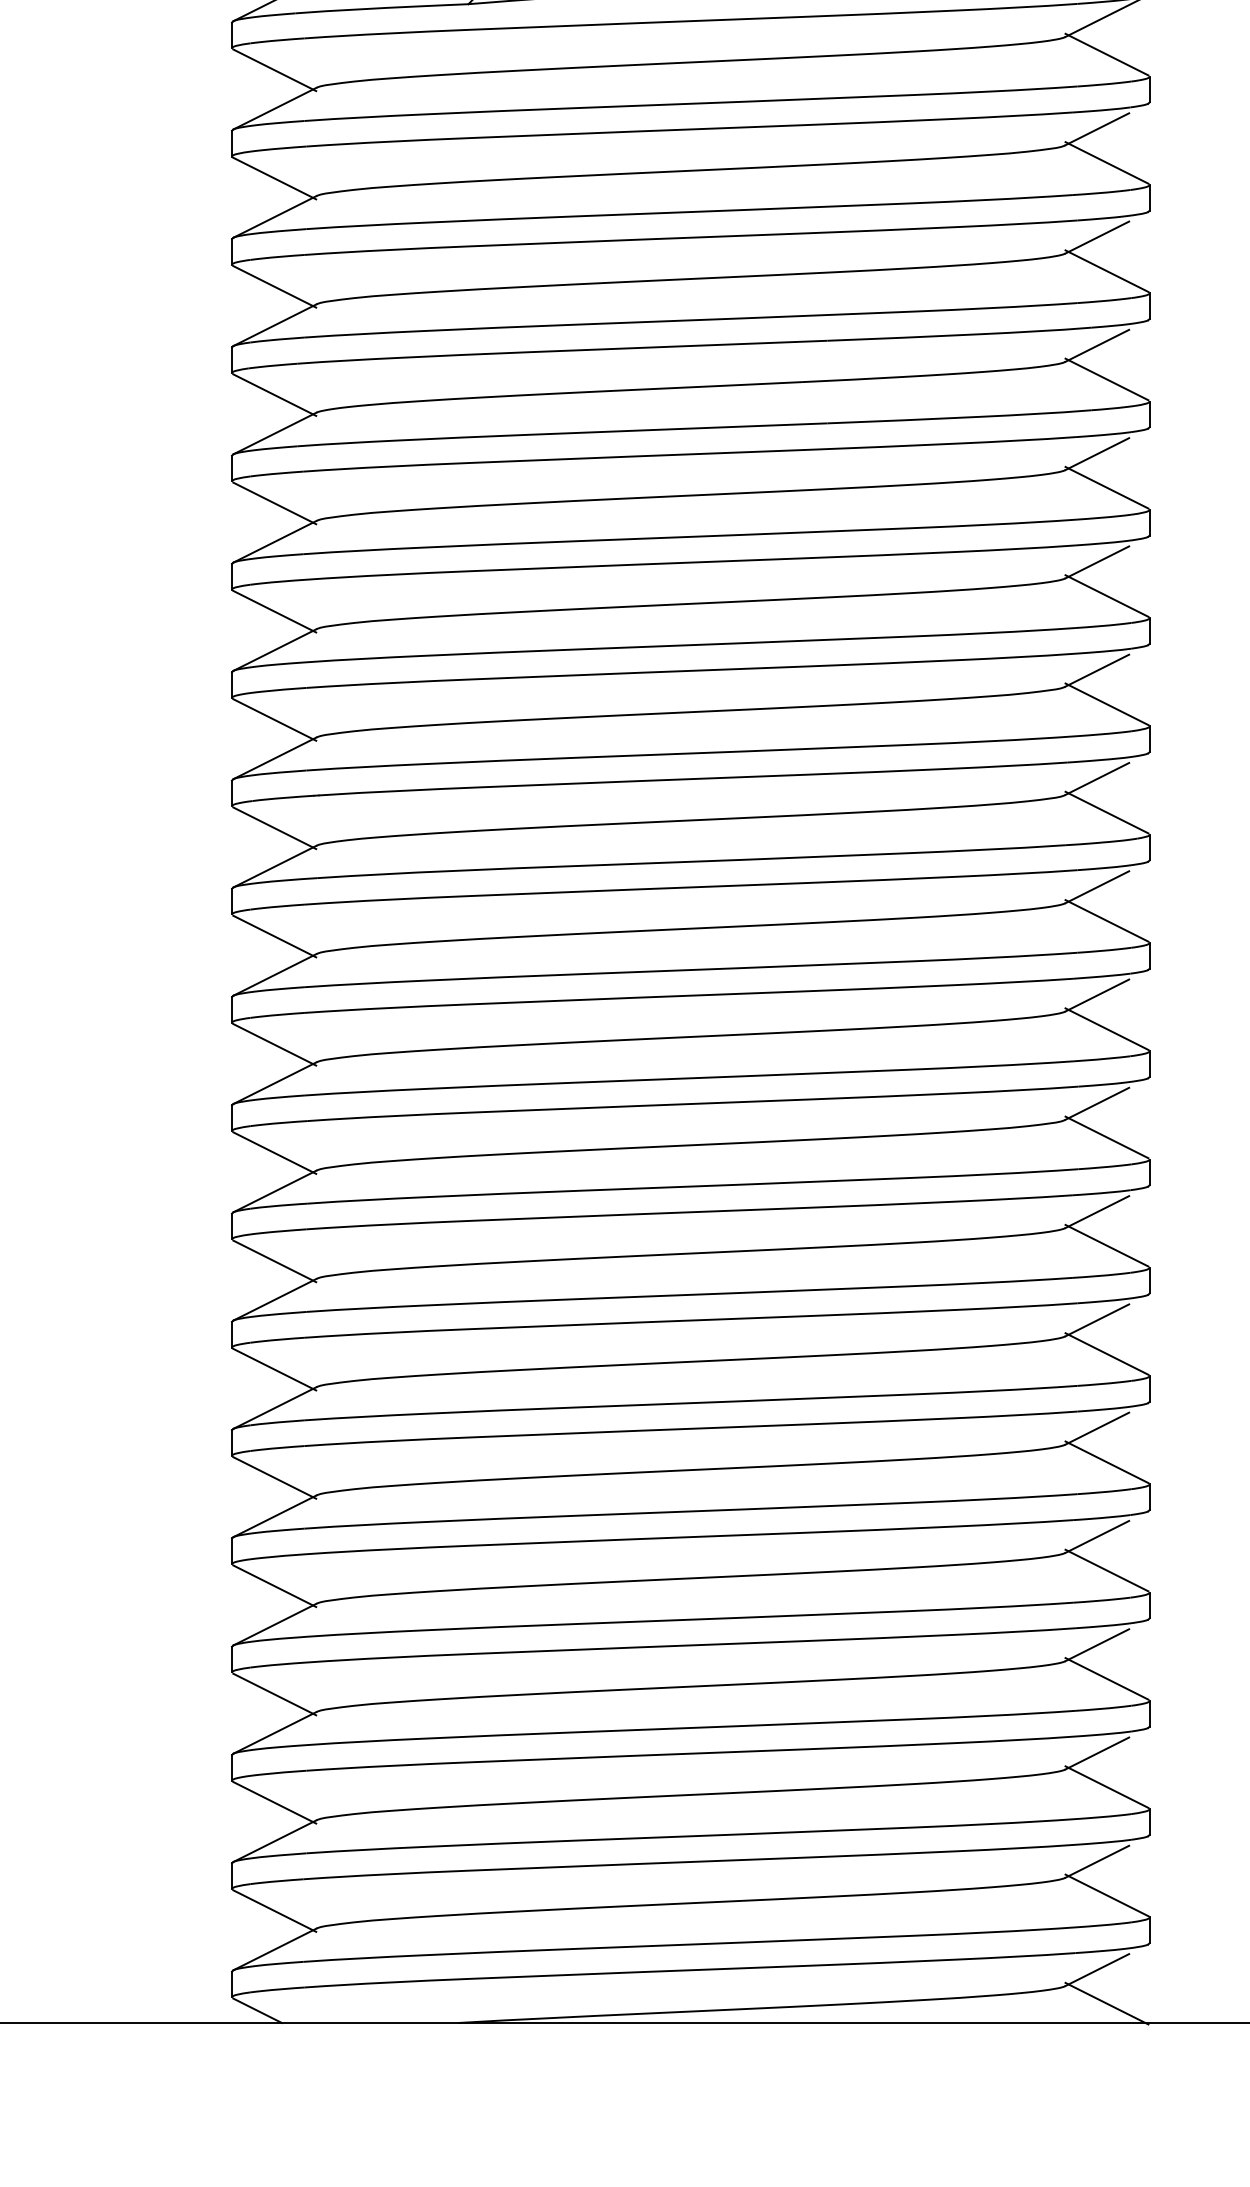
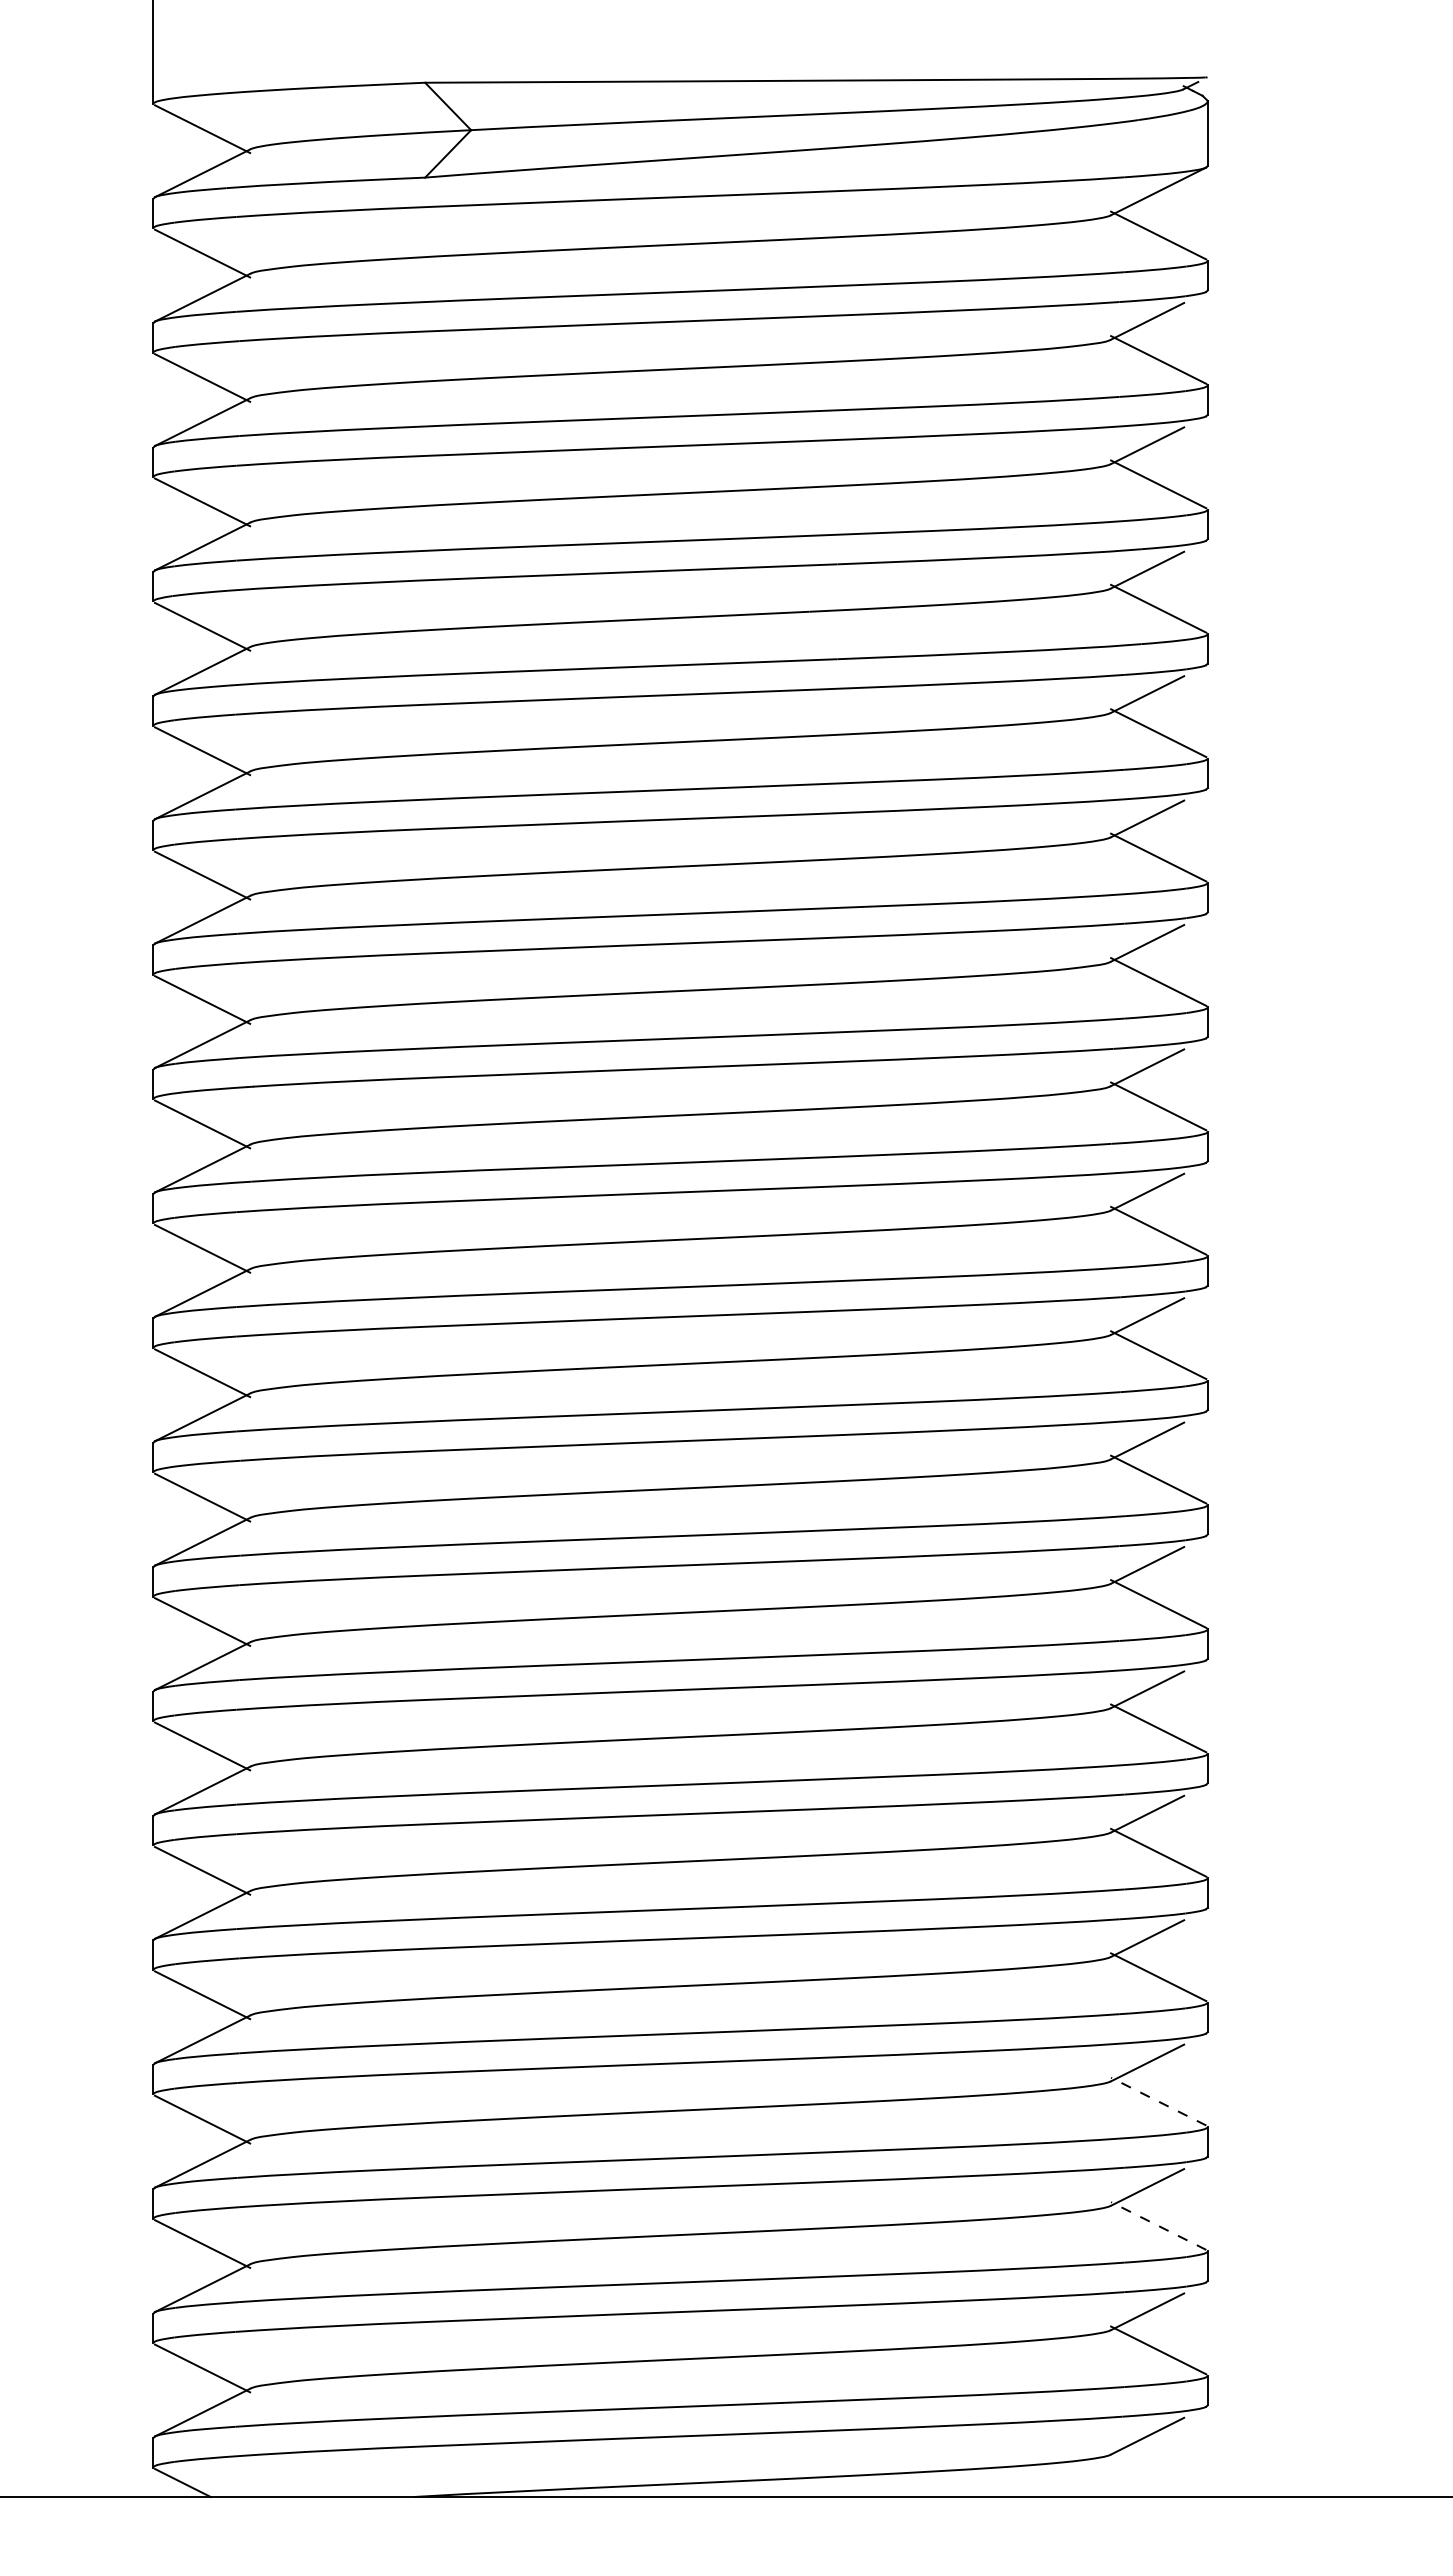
line: (1106, 1678) -> (1158, 2101), solid -> dashed
line: (1106, 1786) -> (1158, 2225), solid -> dashed
line: (1106, 2003) -> (1158, 2474), removed

